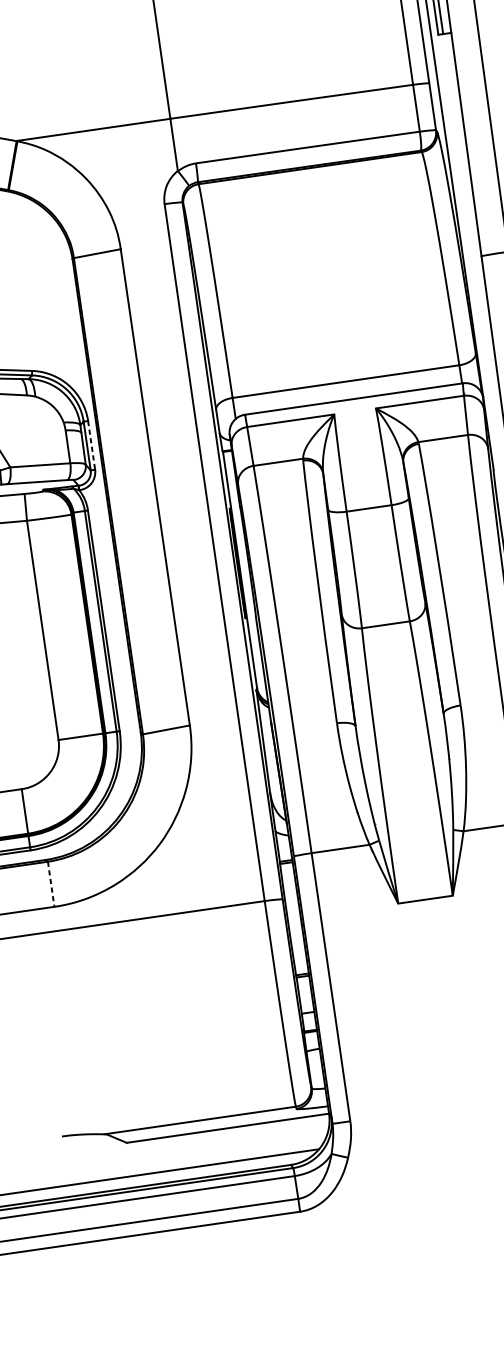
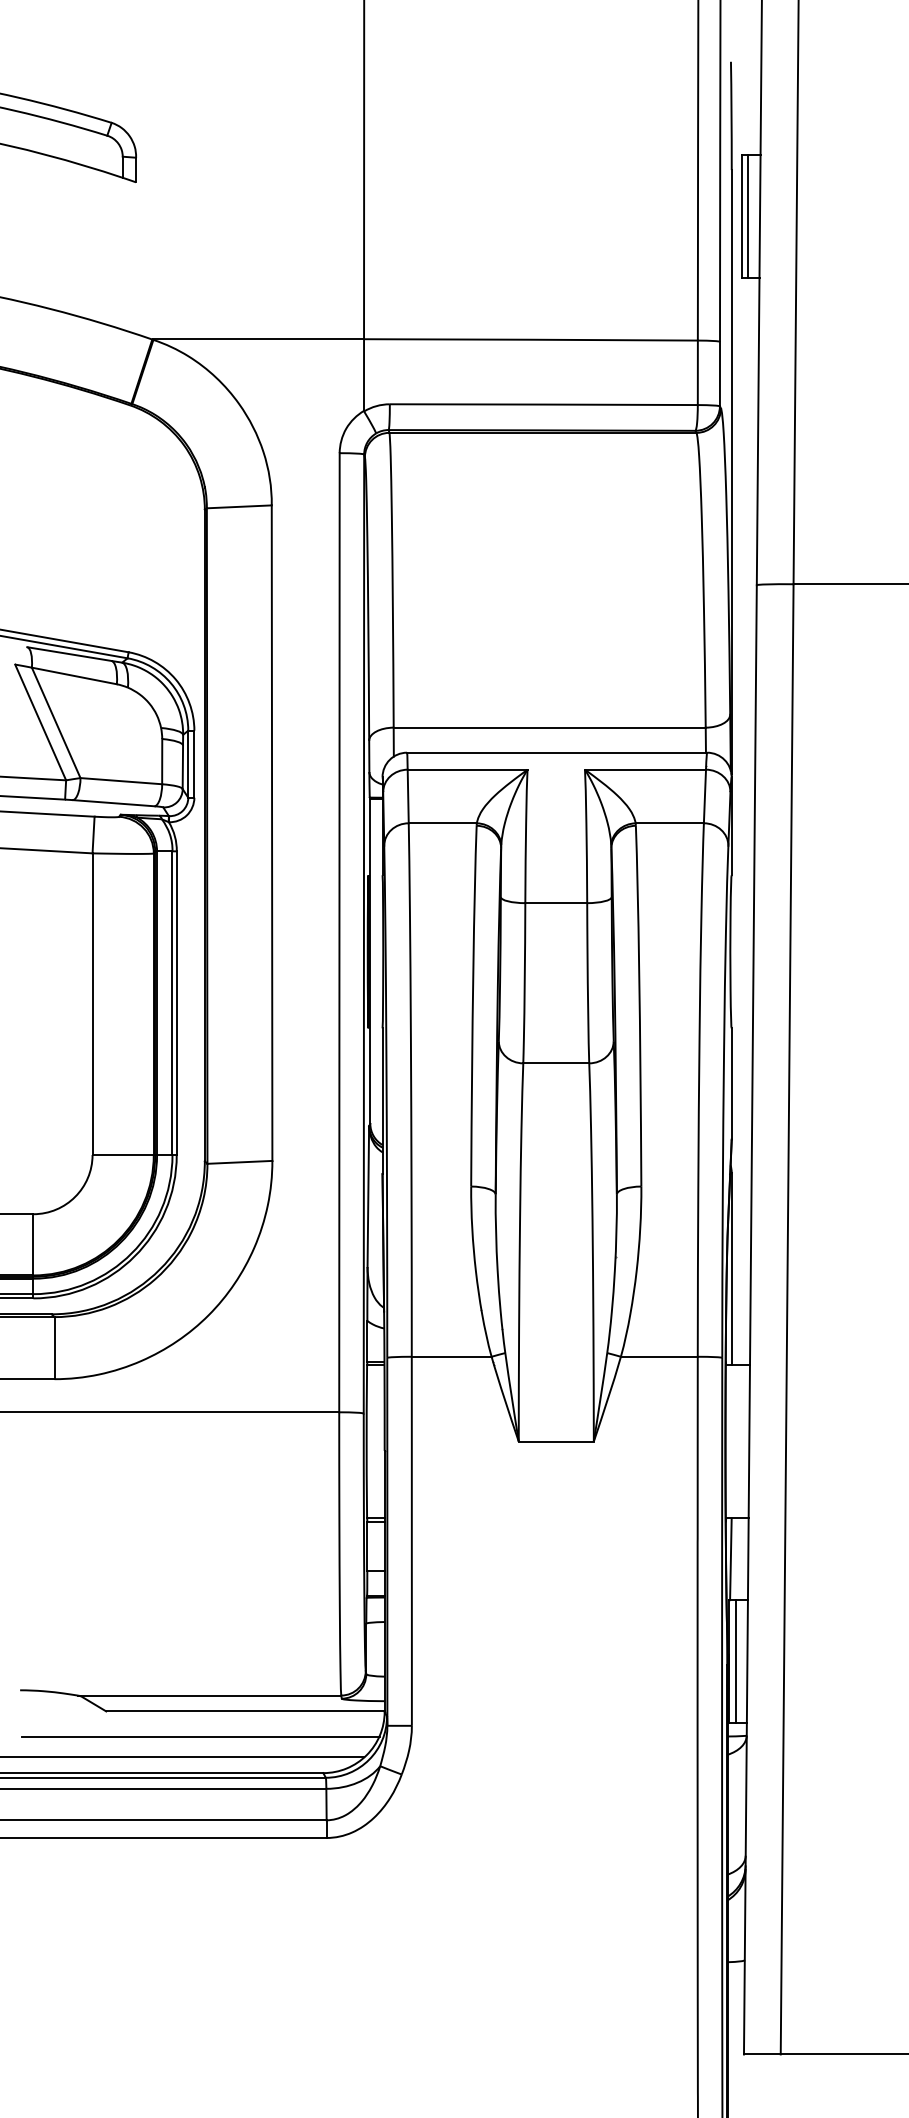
line: (91, 445) -> (194, 764), dashed -> solid
line: (51, 884) -> (54, 1348), dashed -> solid
line: (197, 1151) -> (200, 1736), added

